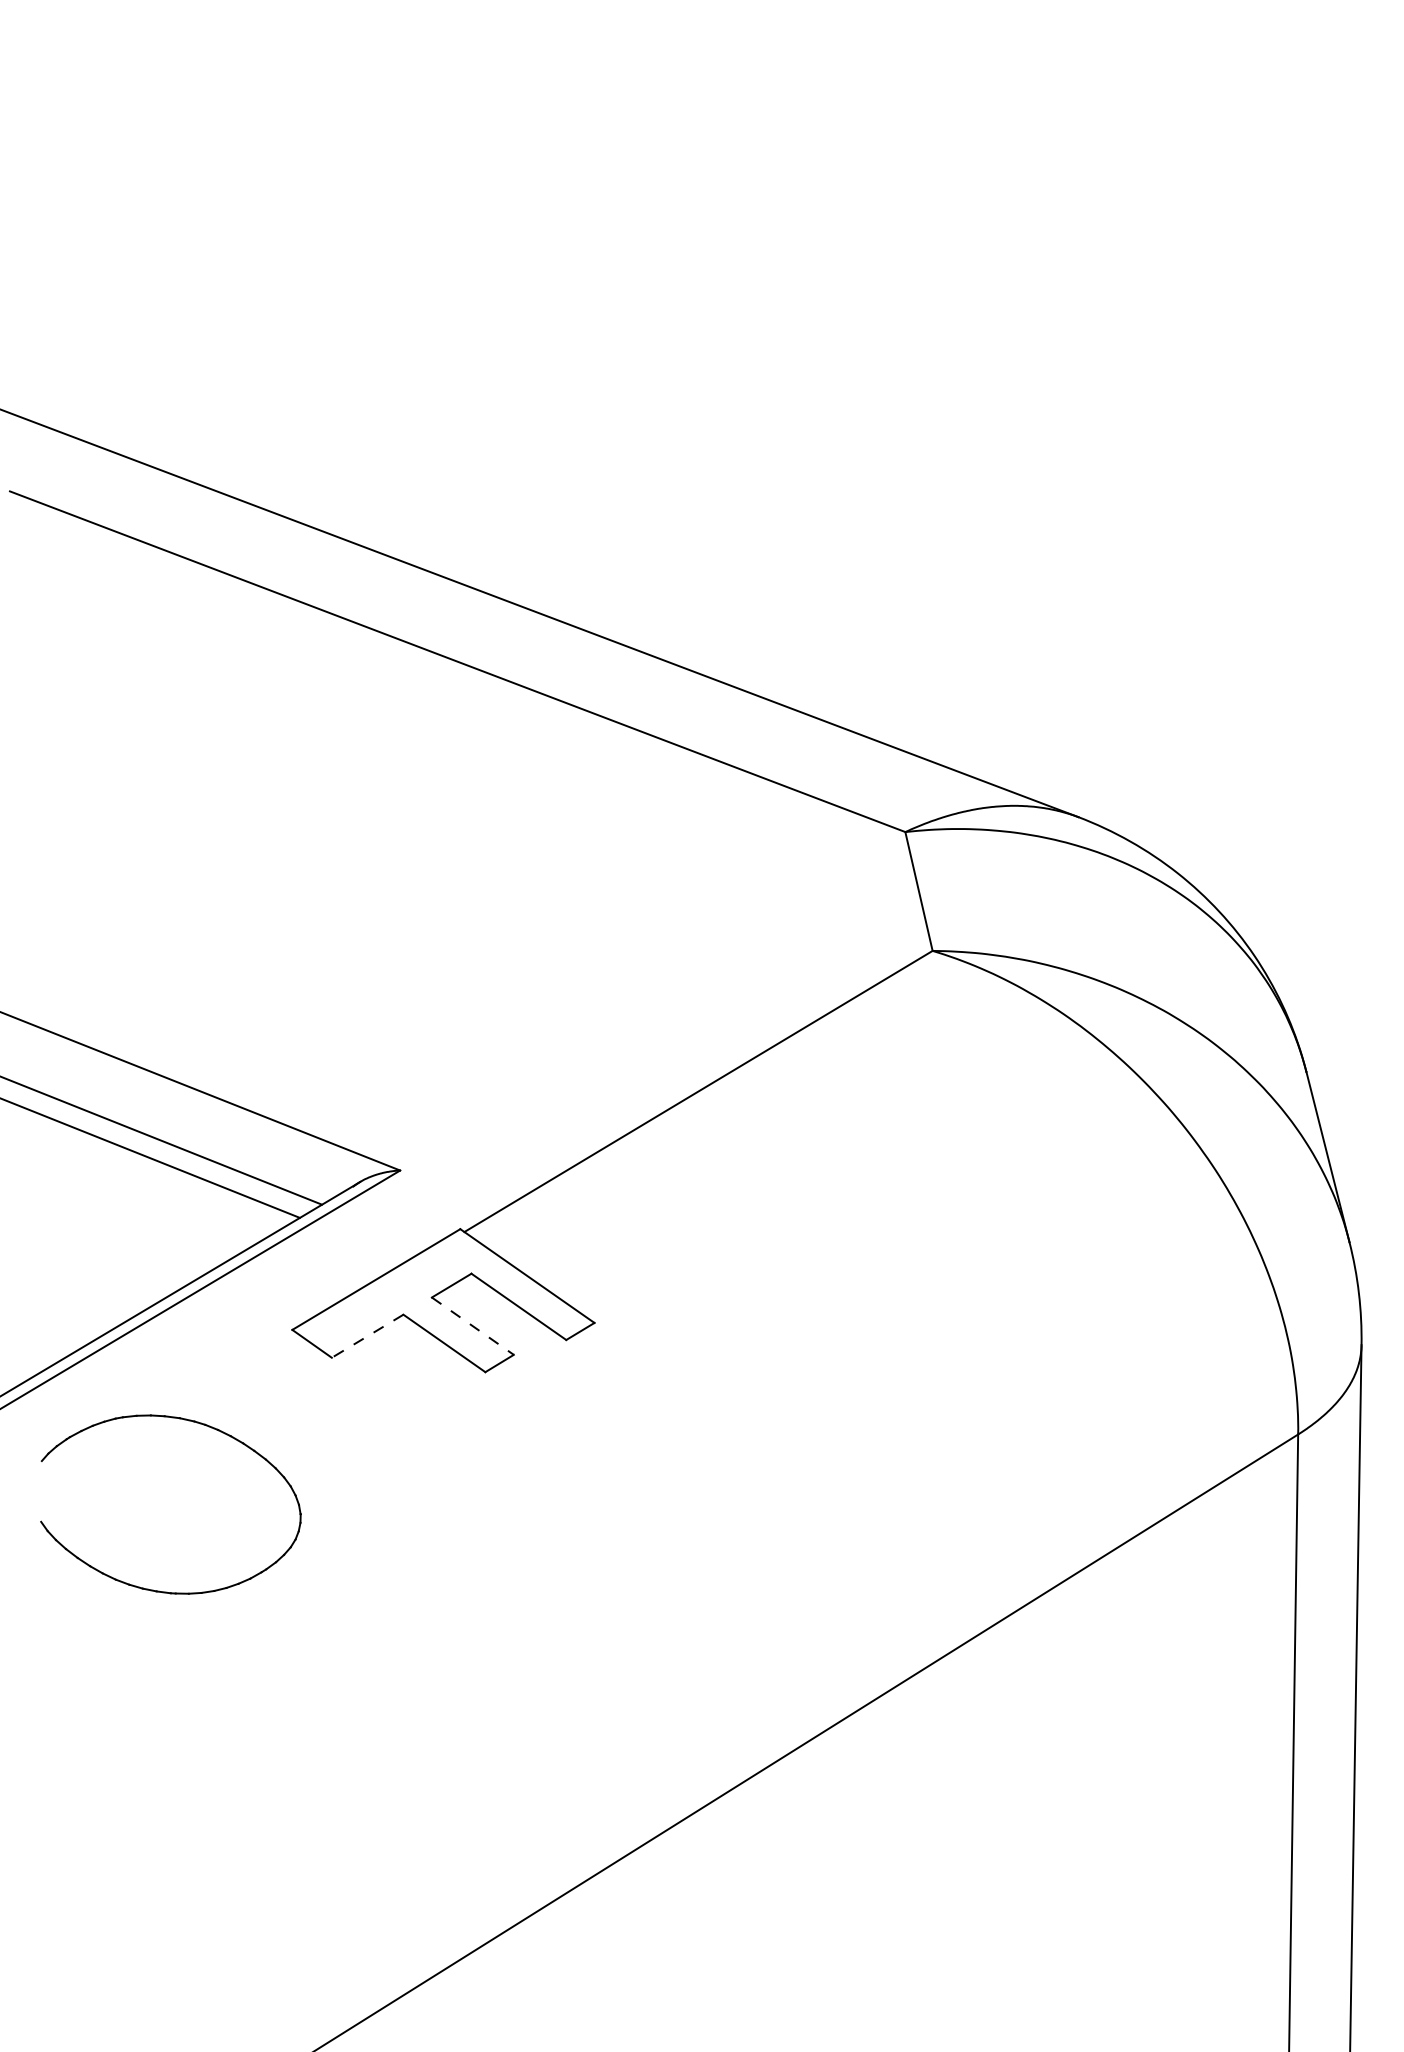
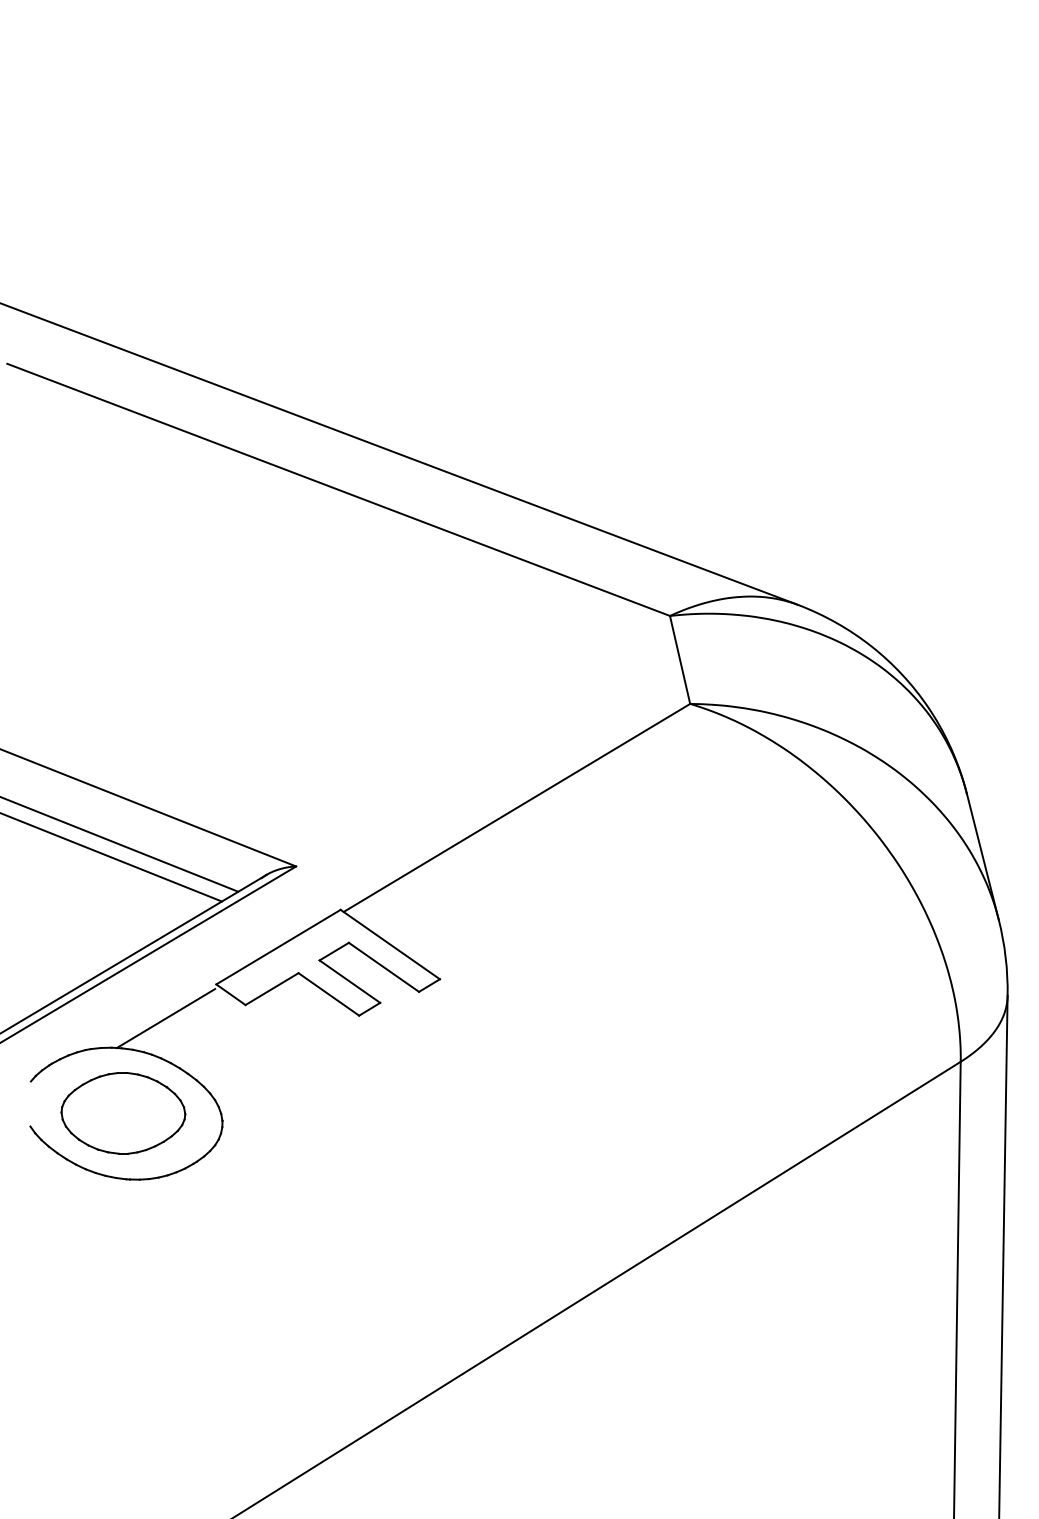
line: (473, 1325) -> (350, 981), dashed -> solid
line: (368, 1336) -> (272, 989), dashed -> solid
line: (223, 1375) -> (165, 1018), added
part: (166, 1504) -> (123, 1113), added

